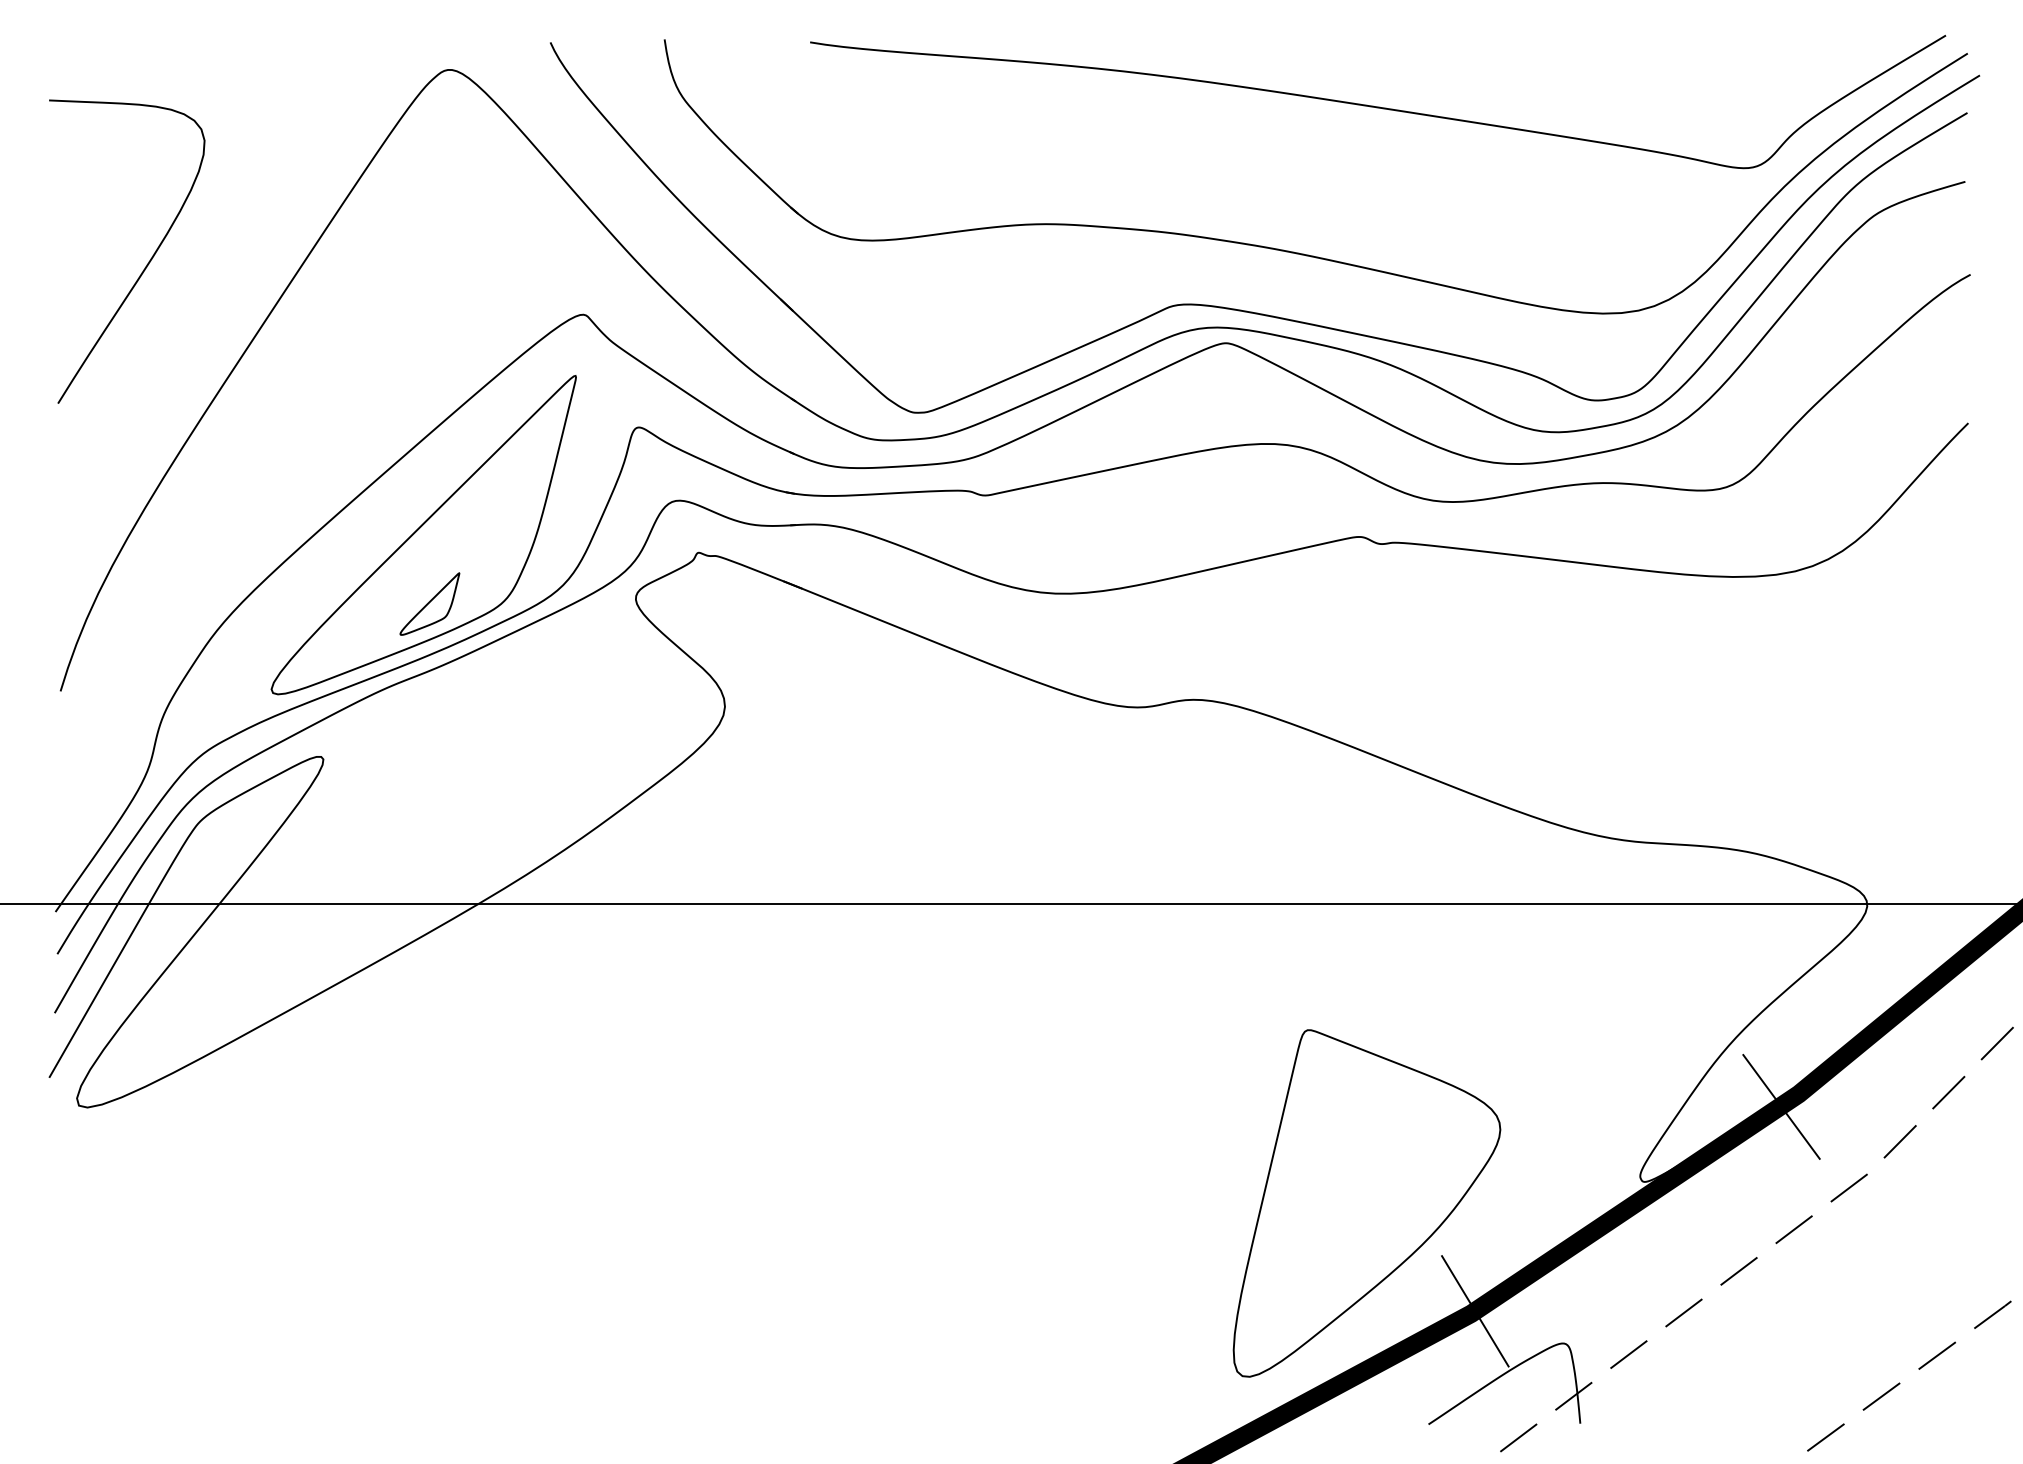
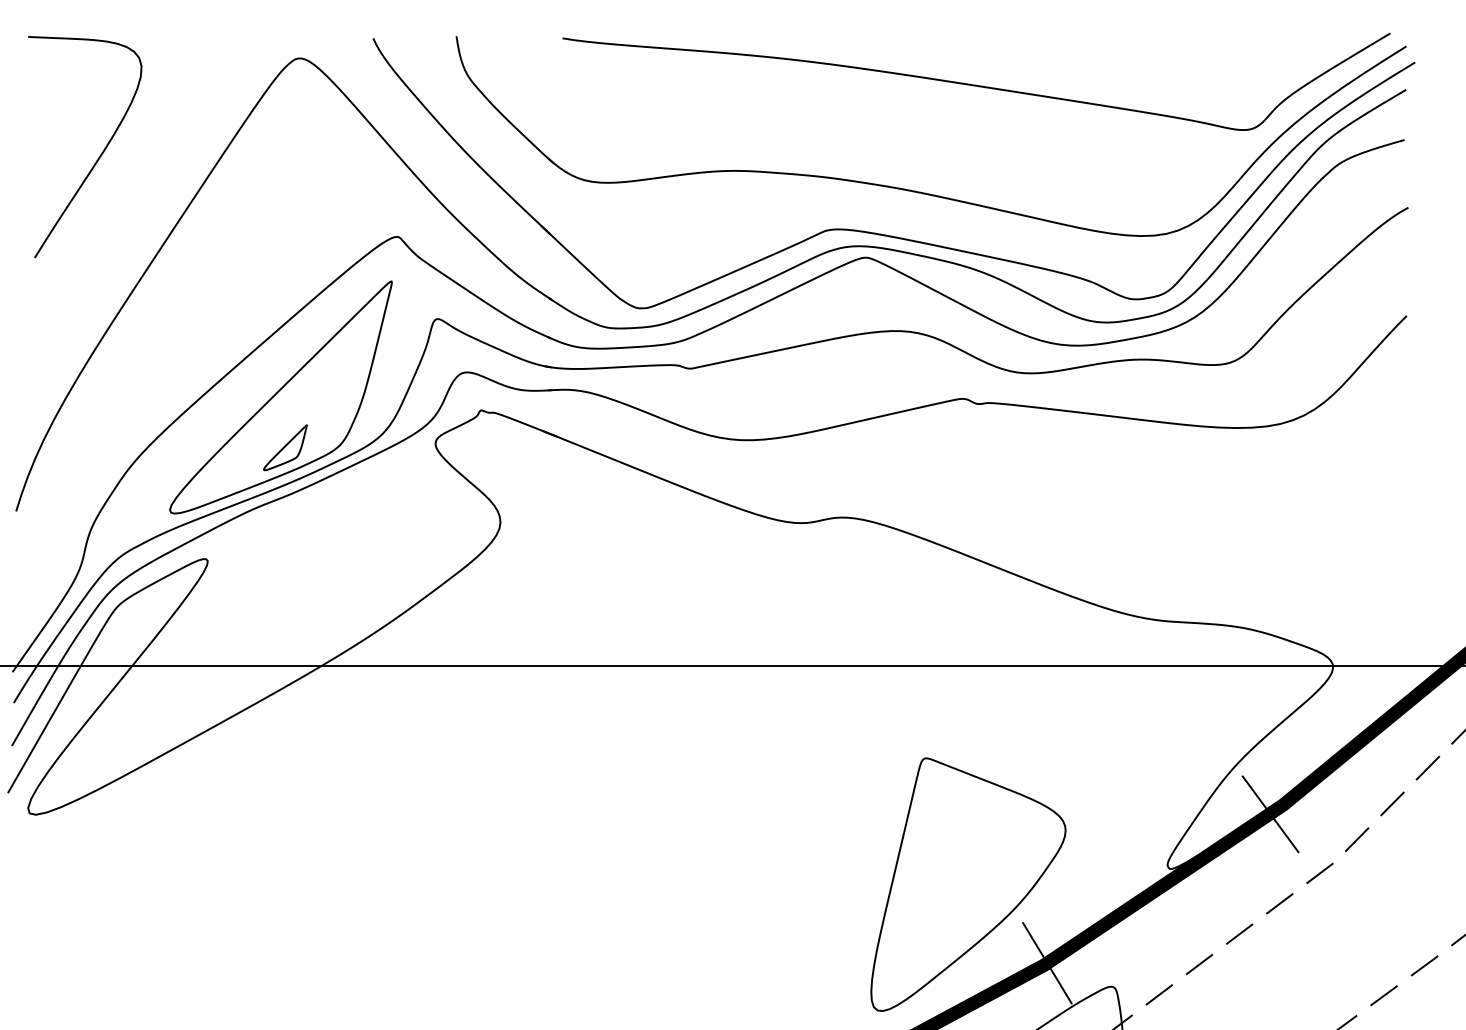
curve: (146, 264) -> (99, 156), moved

